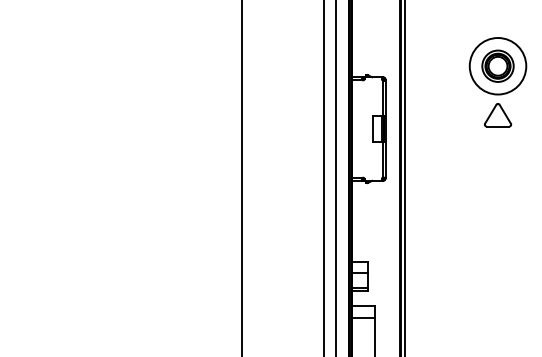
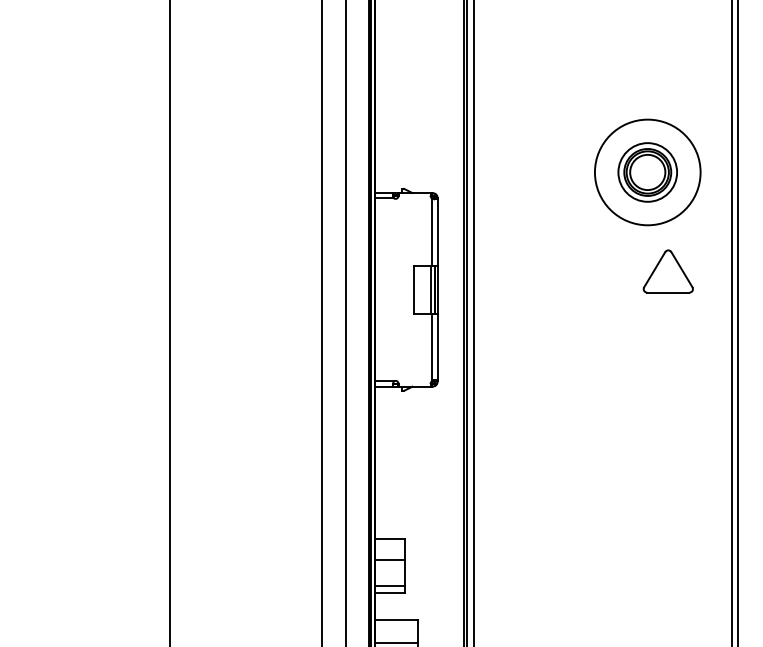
part: (498, 115) -> (669, 271), moved

